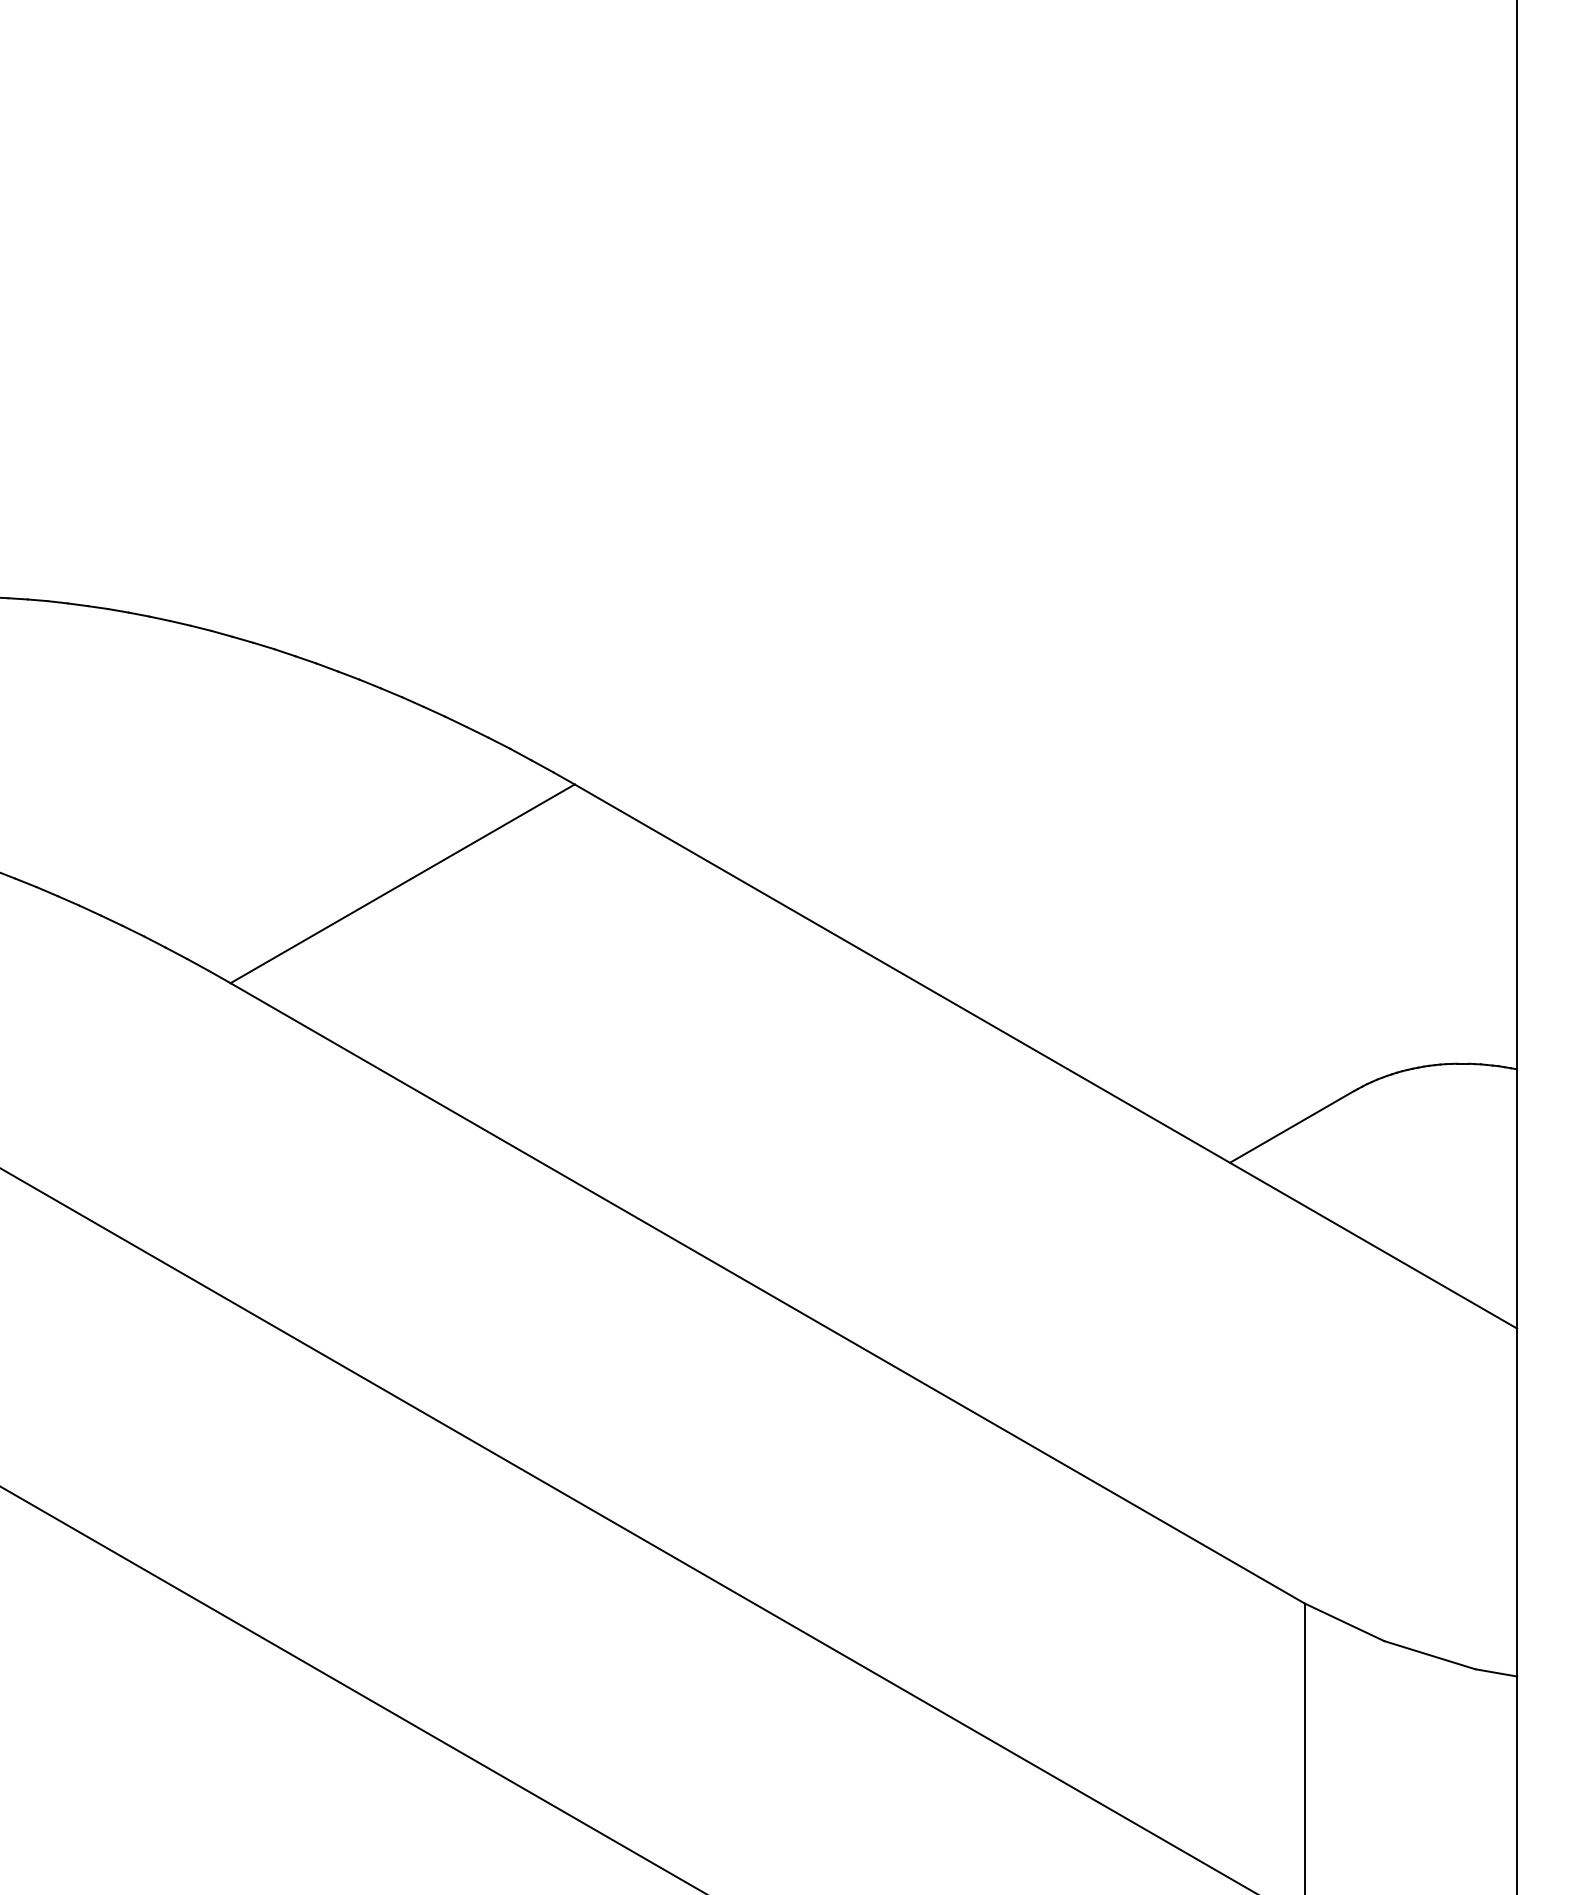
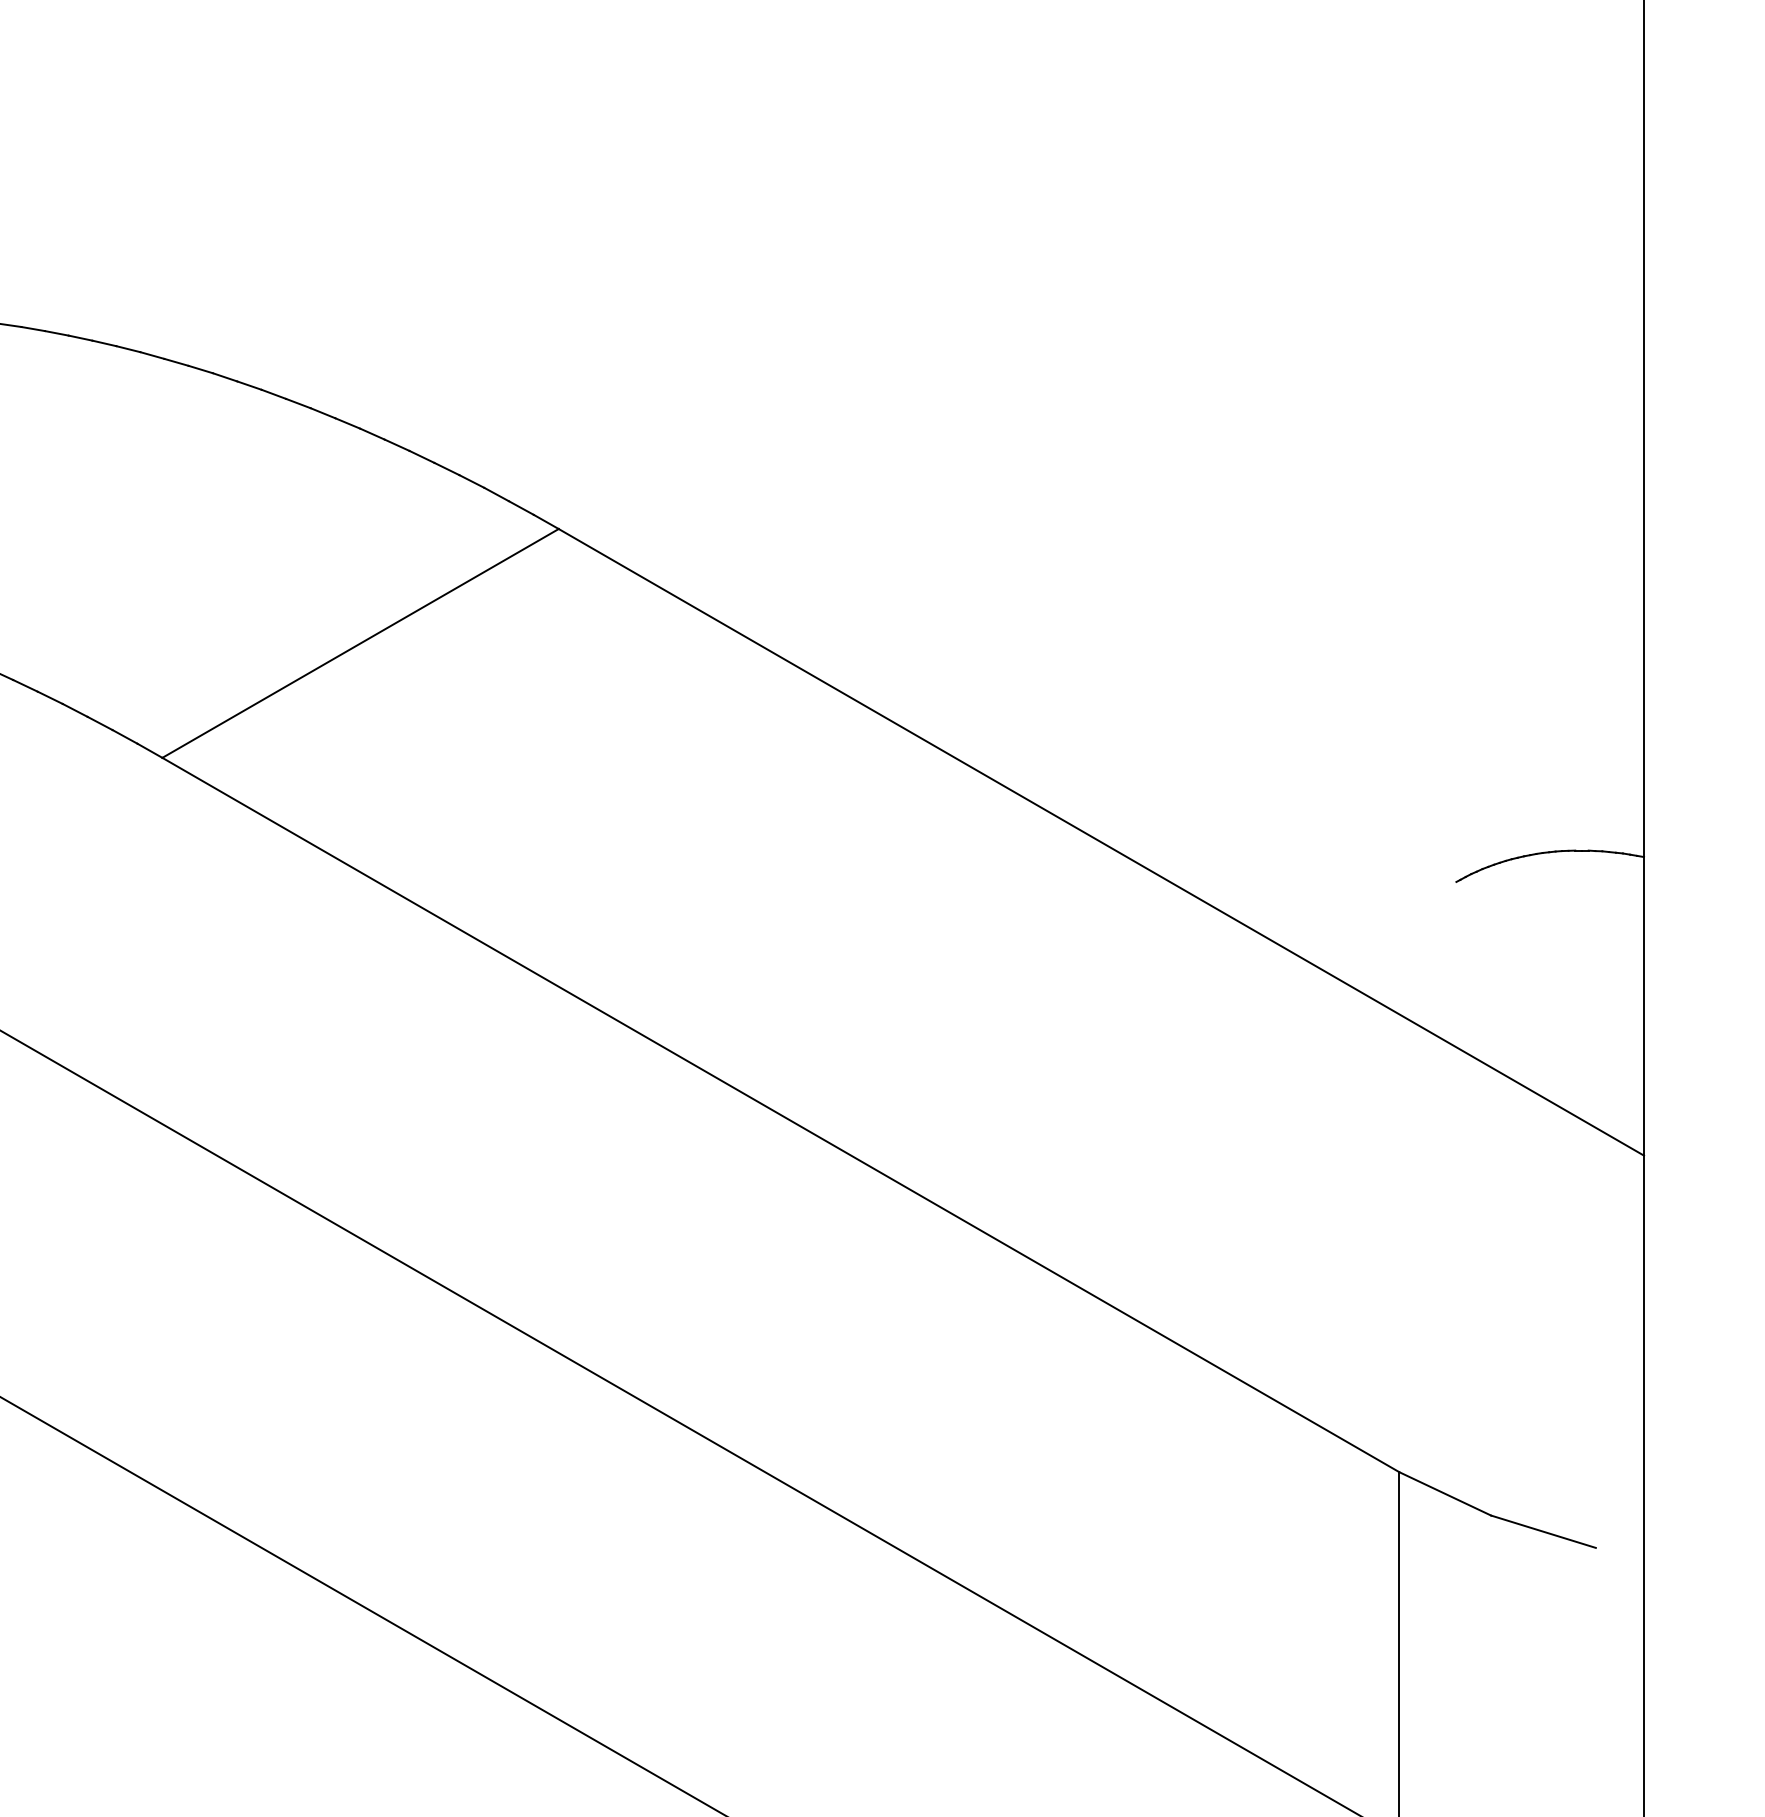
line: (1292, 1126) -> (1385, 922), removed
line: (1496, 1672) -> (1620, 1551), removed

